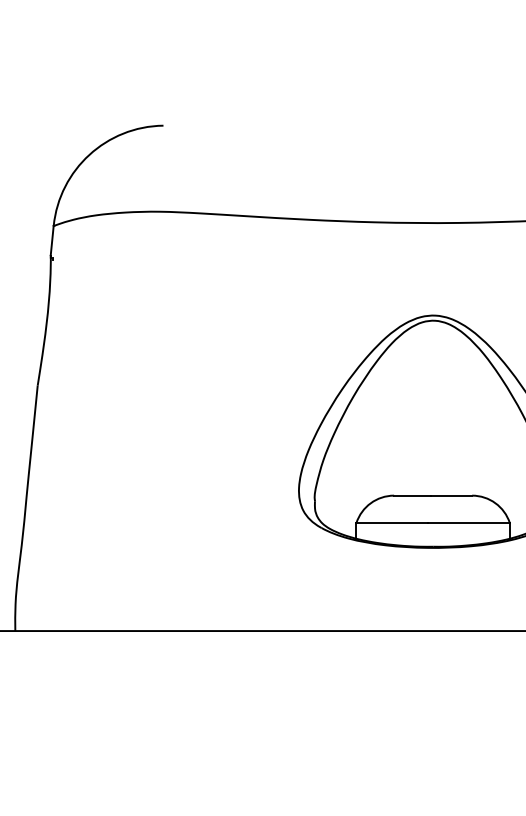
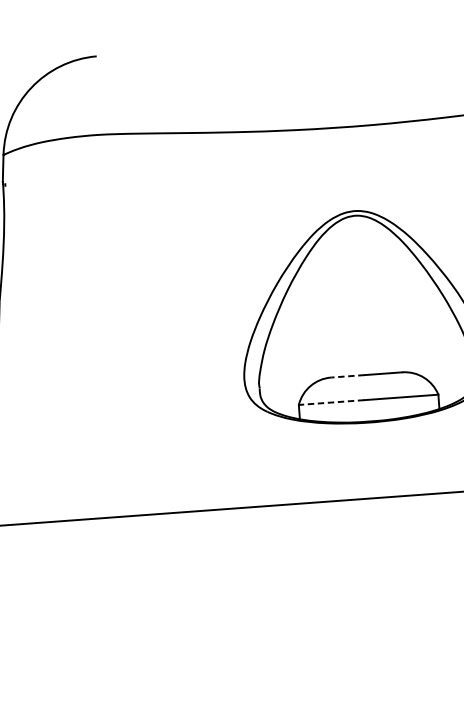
line: (411, 495) -> (347, 376), solid -> dashed
line: (392, 523) -> (331, 402), solid -> dashed

